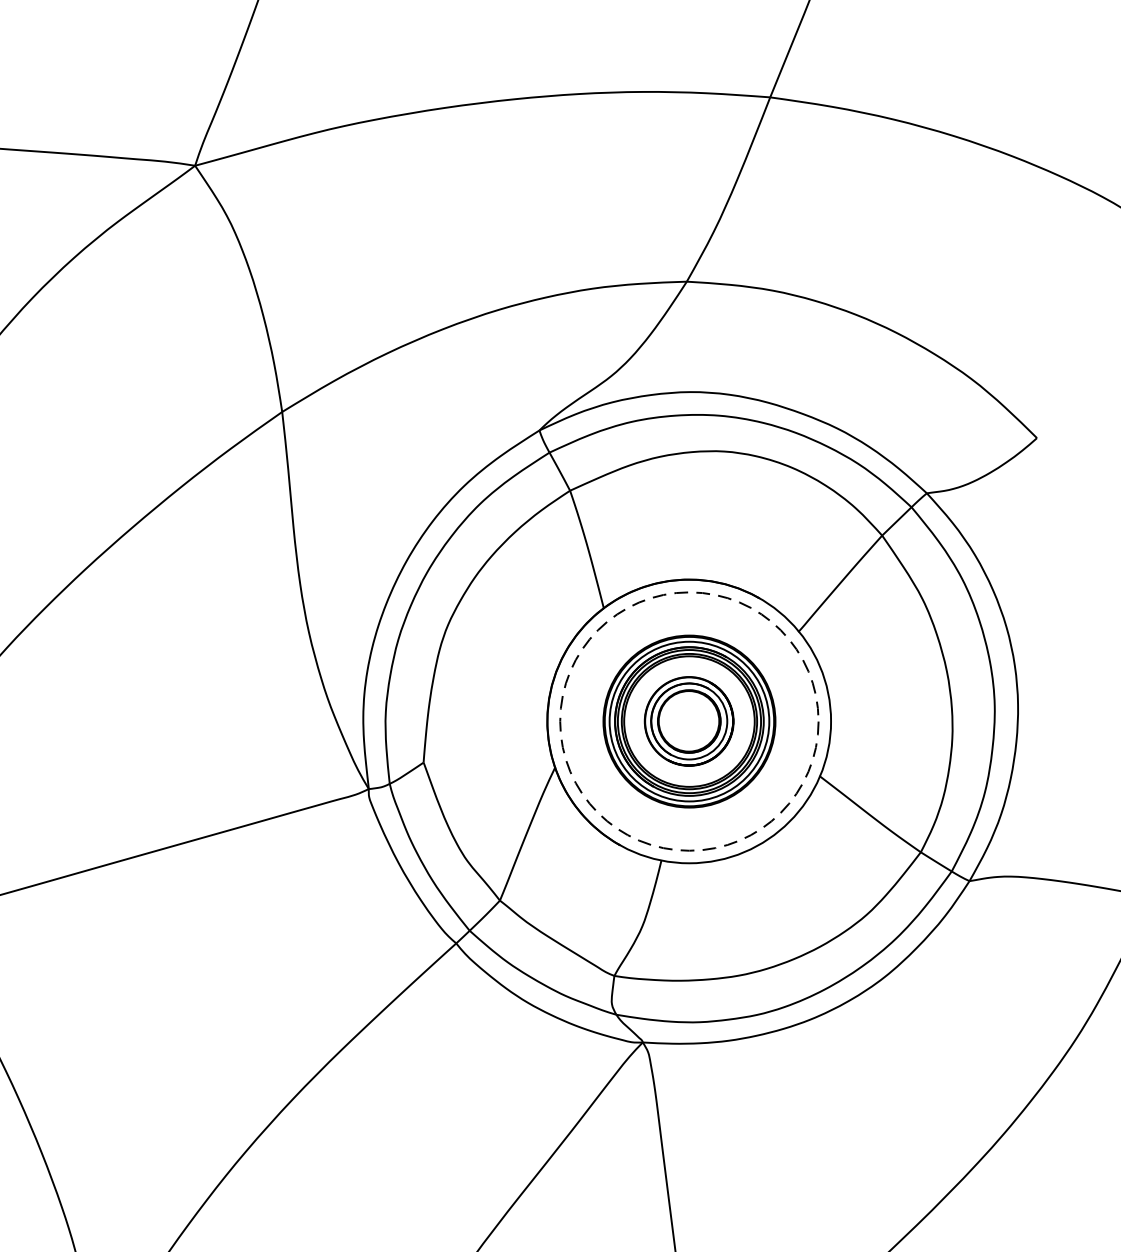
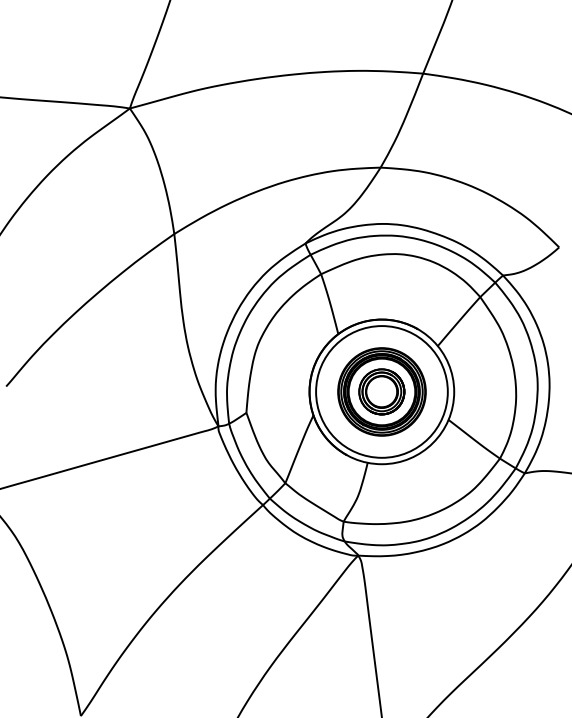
circle: (688, 720) -> (381, 391), dashed -> solid

